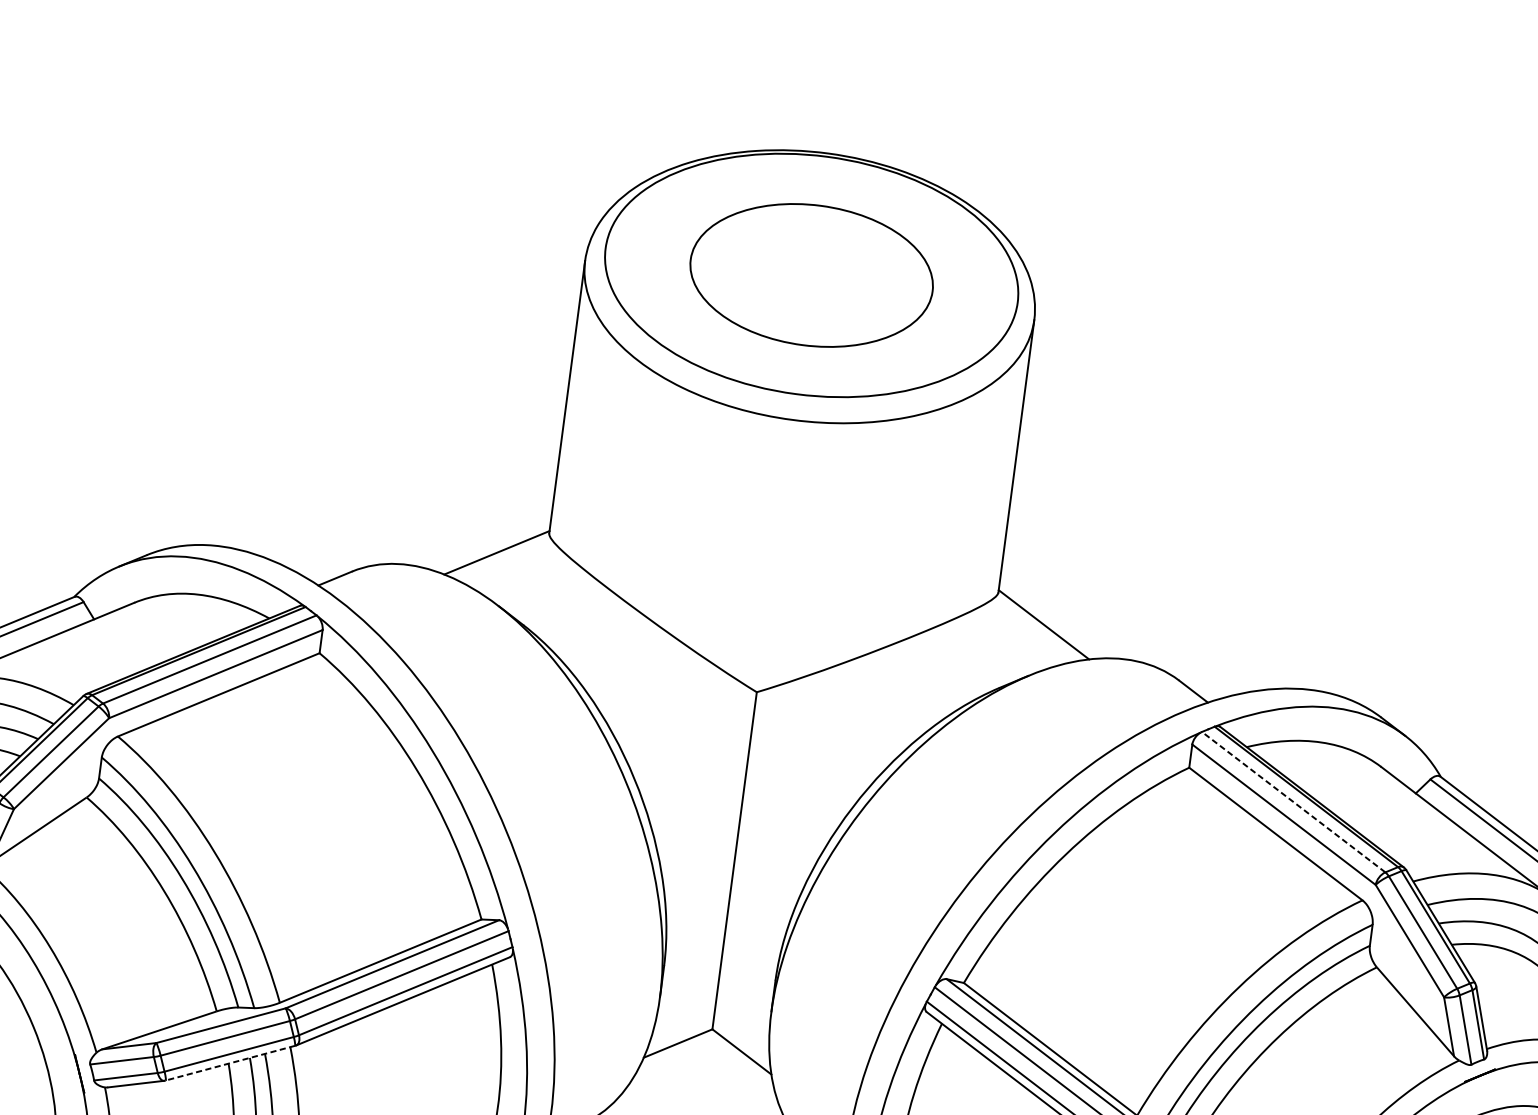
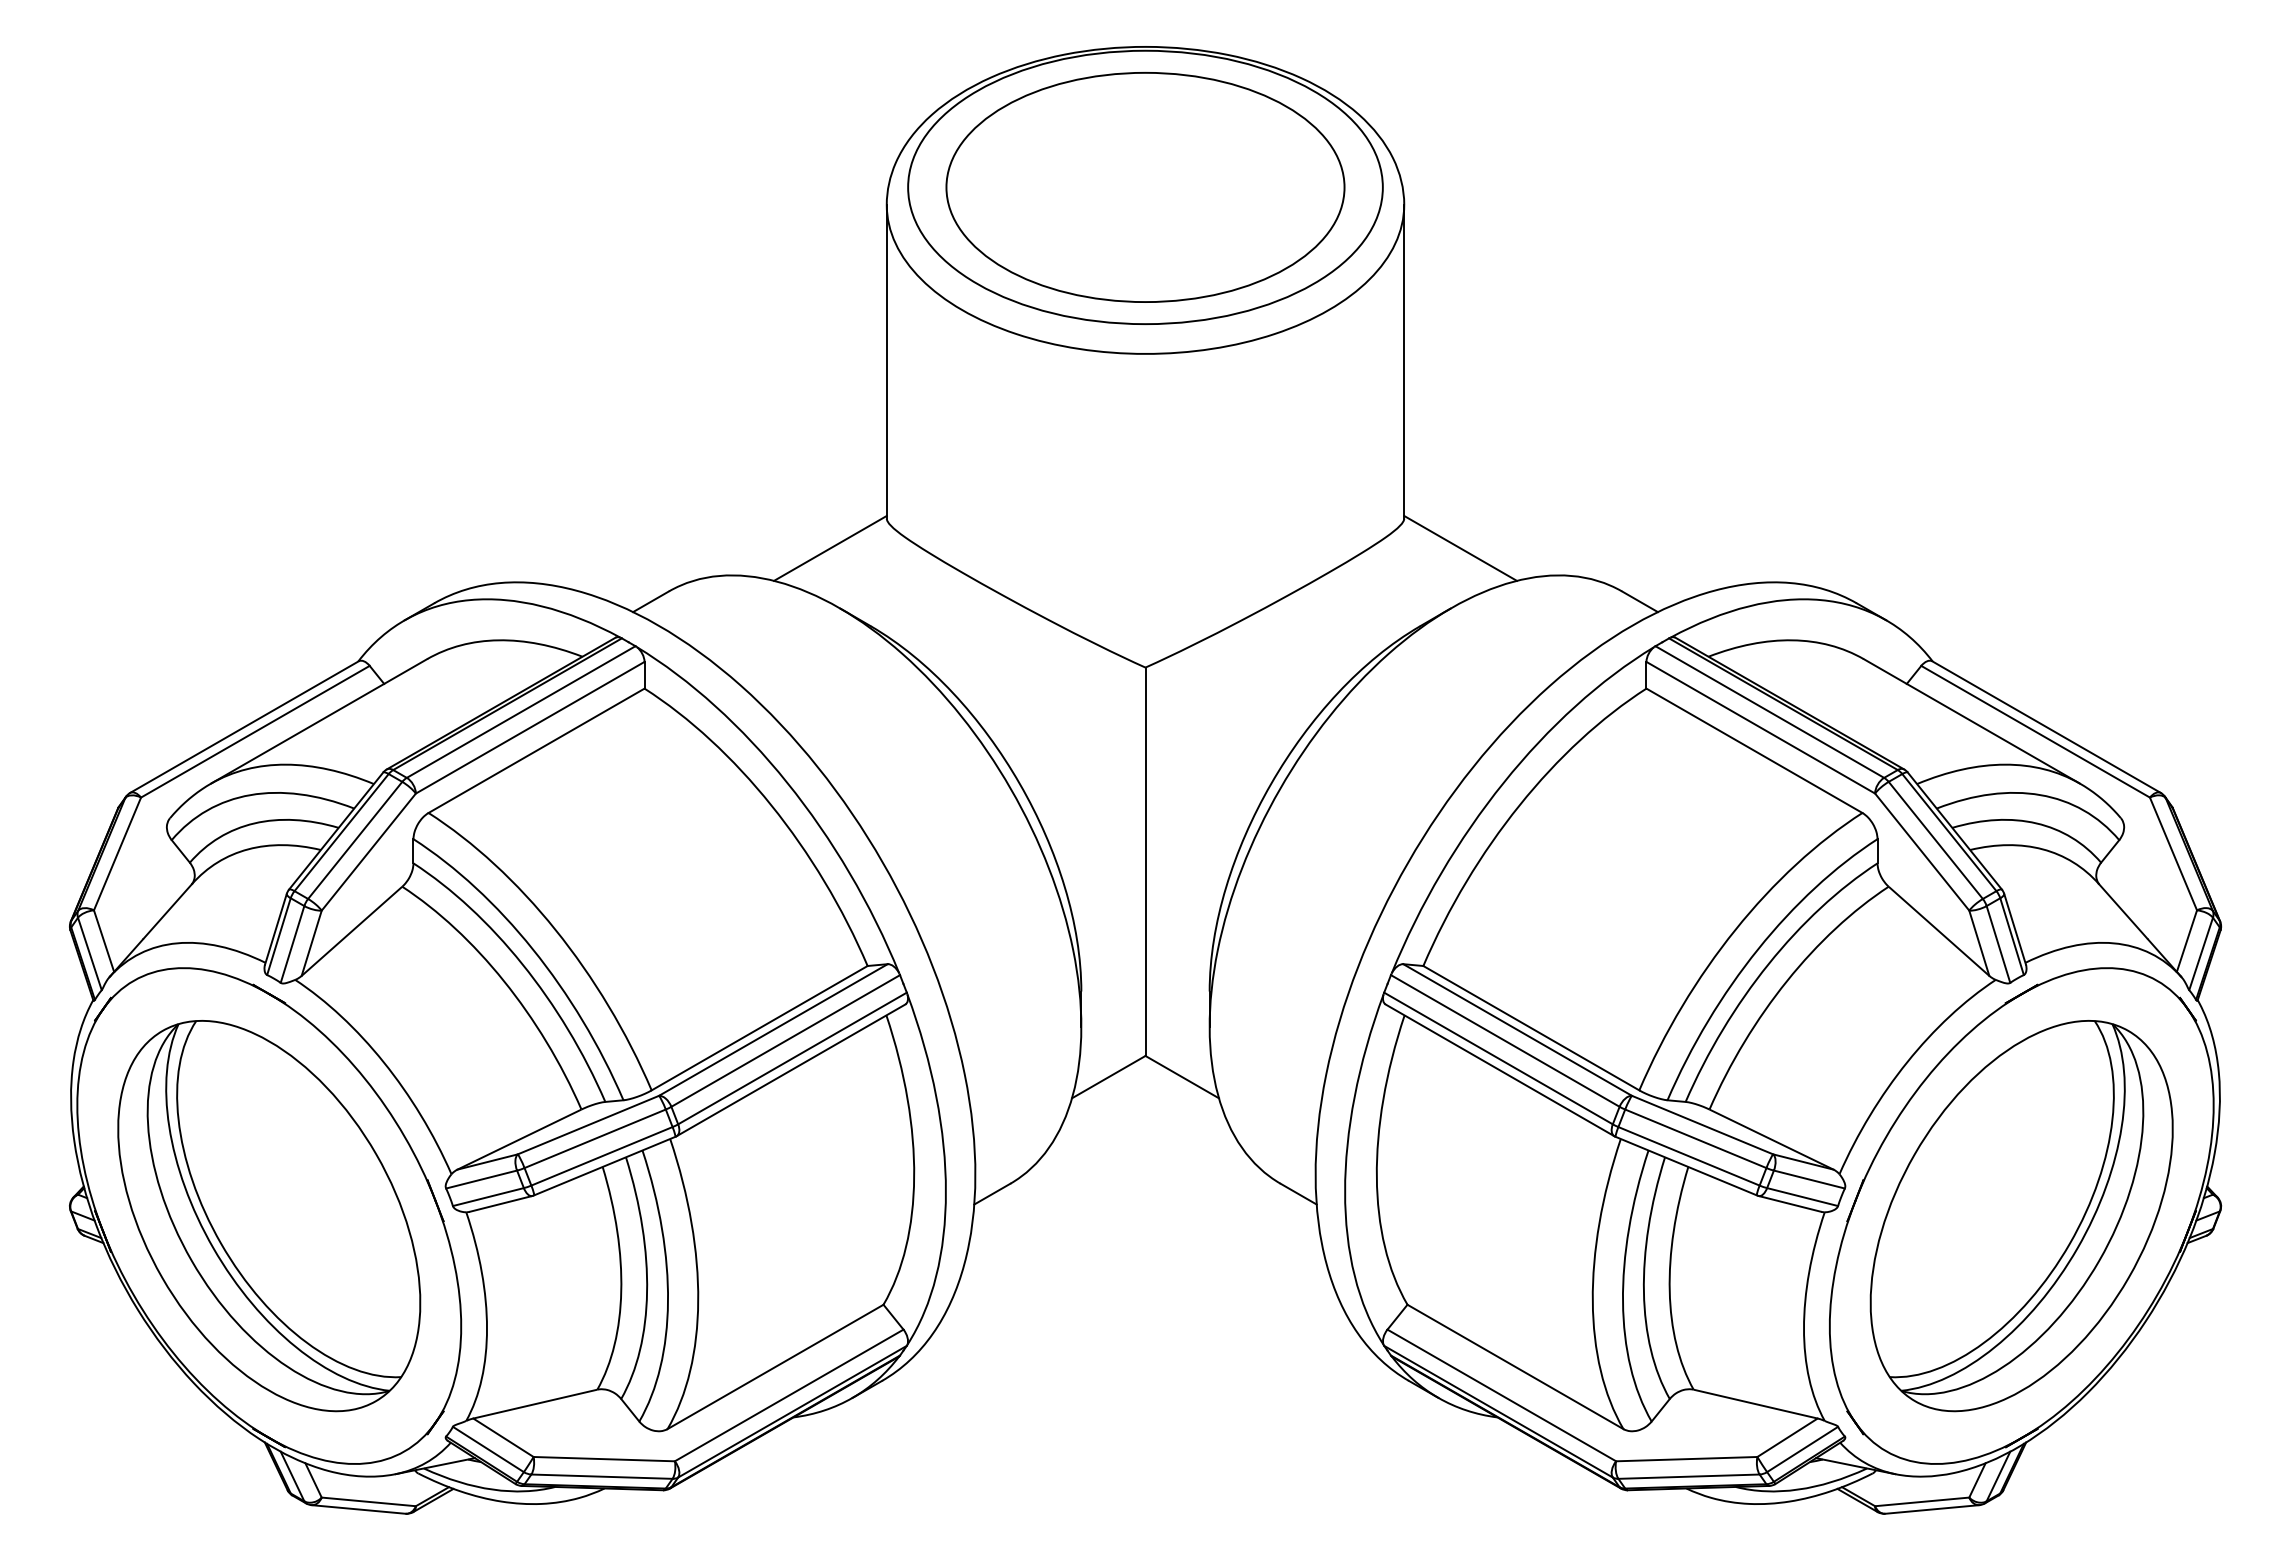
part: (811, 275) -> (1145, 187), size x1.43
line: (1293, 802) -> (1769, 712), dashed -> solid
line: (230, 1063) -> (604, 1166), dashed -> solid

